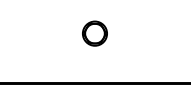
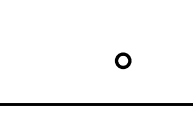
part: (94, 33) -> (122, 60), size x0.7

